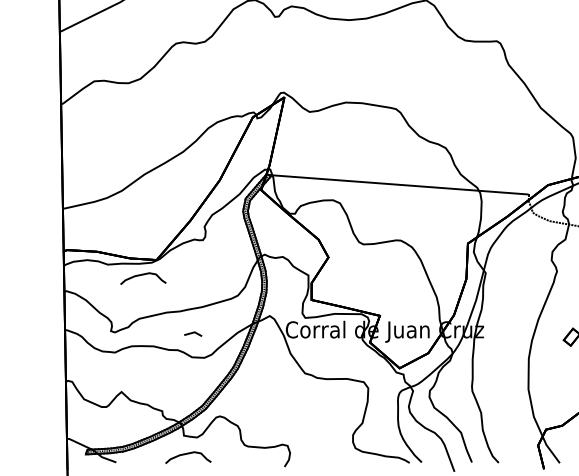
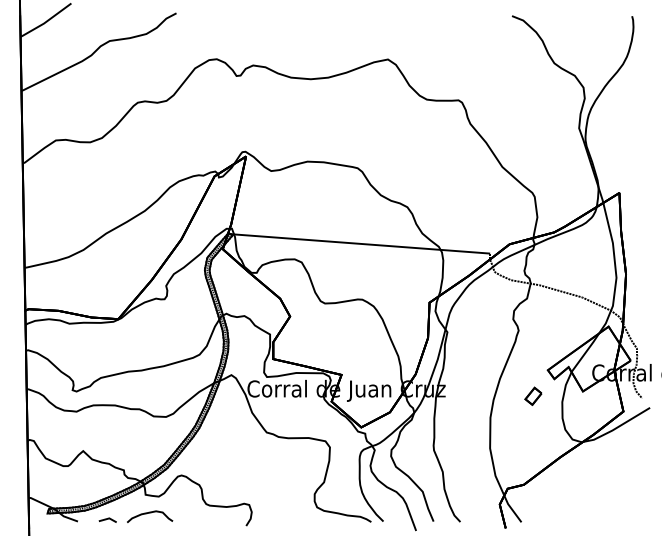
curve: (143, 275) -> (105, 334), removed
line: (192, 333) -> (107, 519), moved

